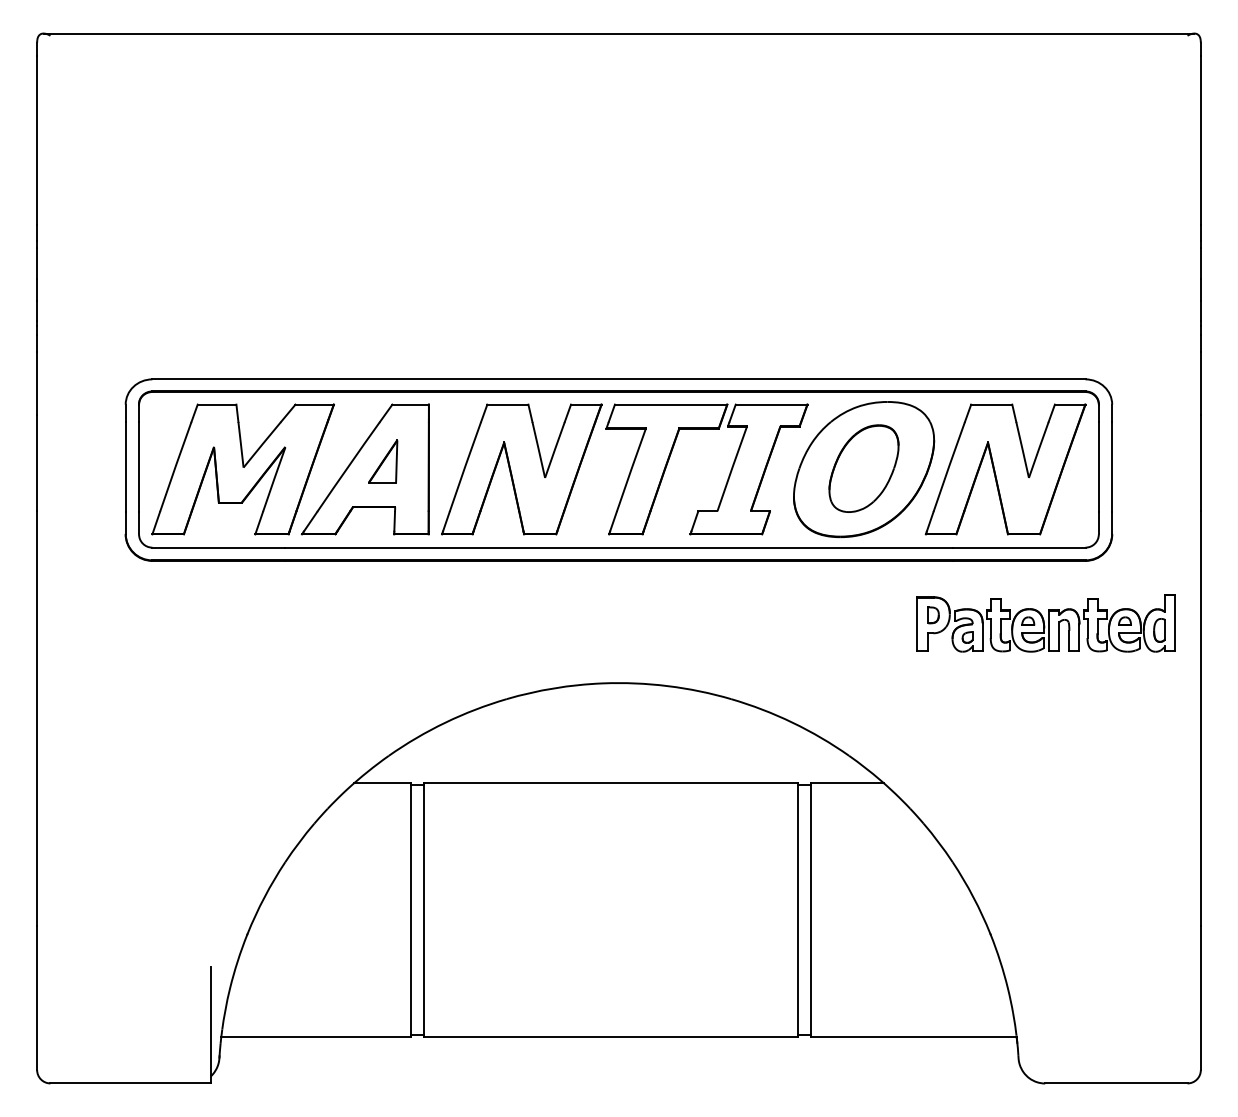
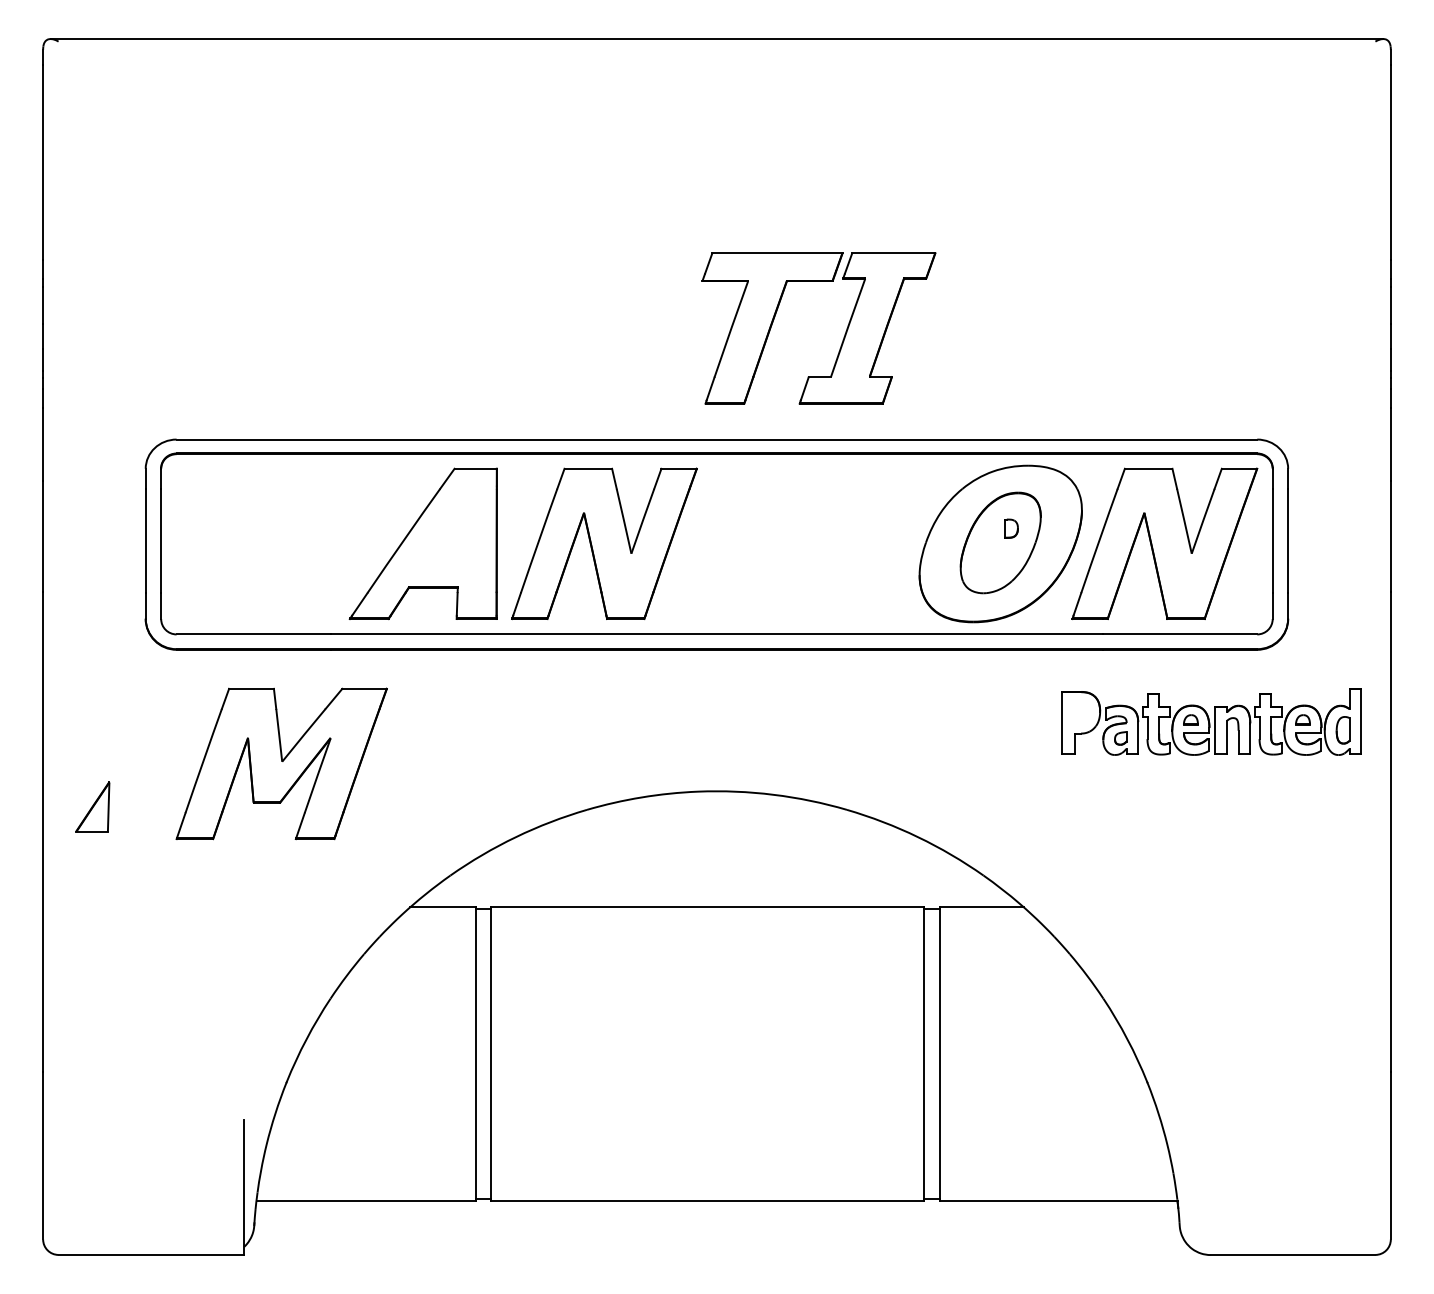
part: (383, 461) -> (93, 806), moved
part: (242, 469) -> (280, 763), moved
part: (728, 475) -> (843, 335), moved
part: (933, 615) -> (1011, 528), moved

